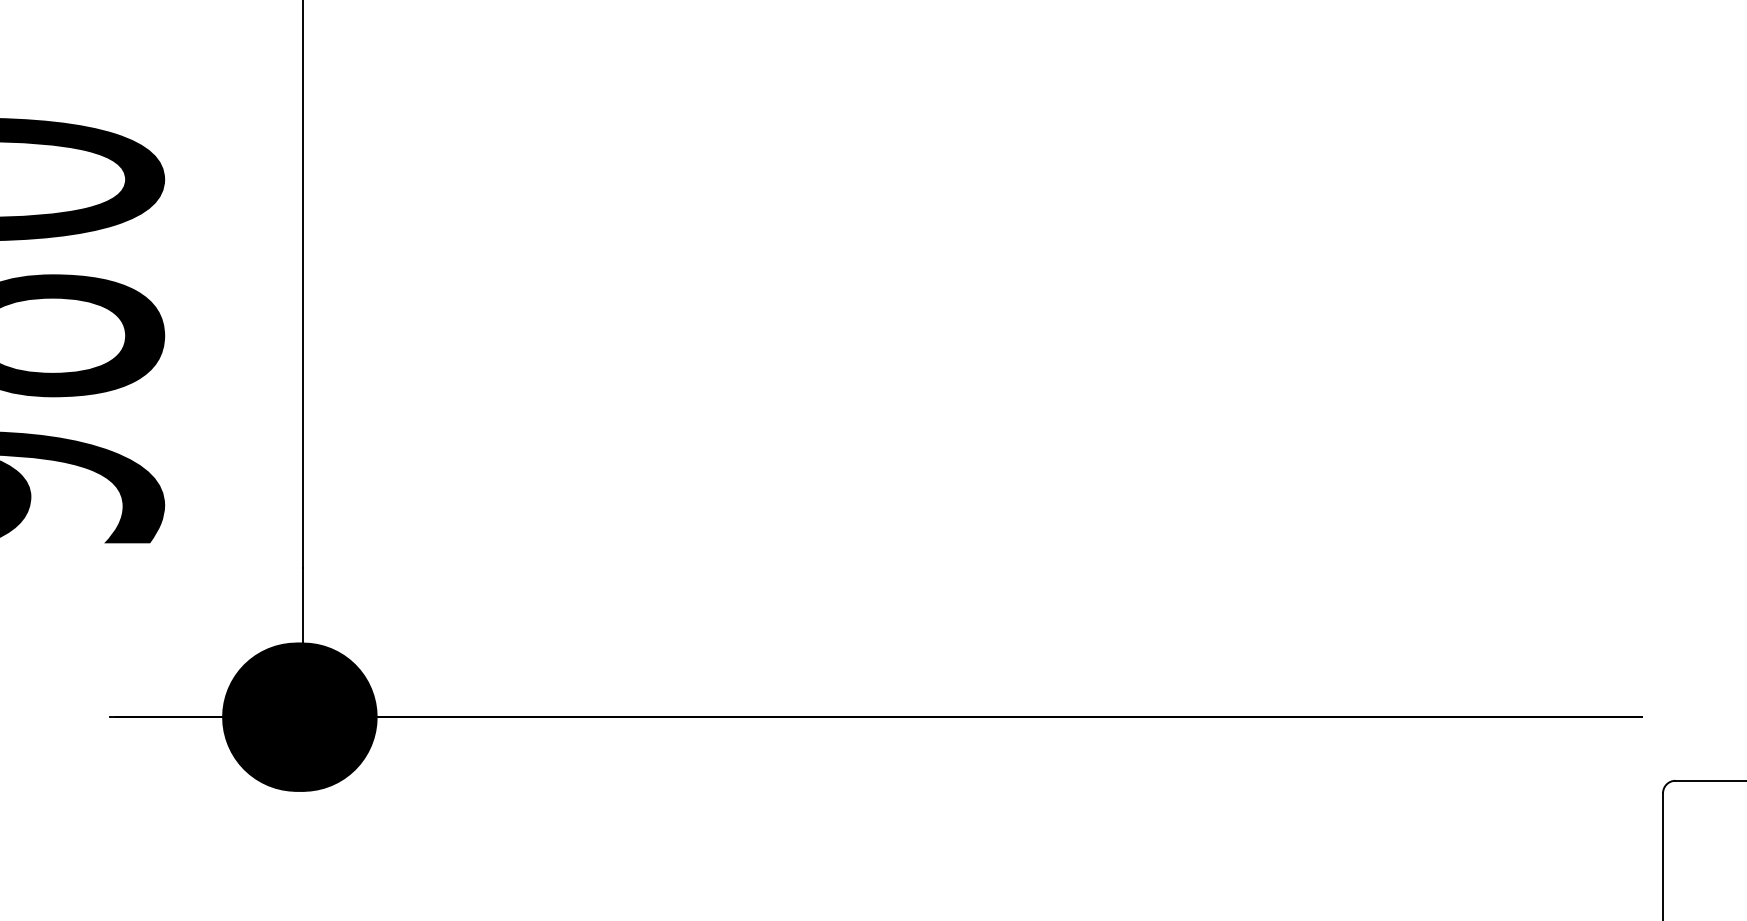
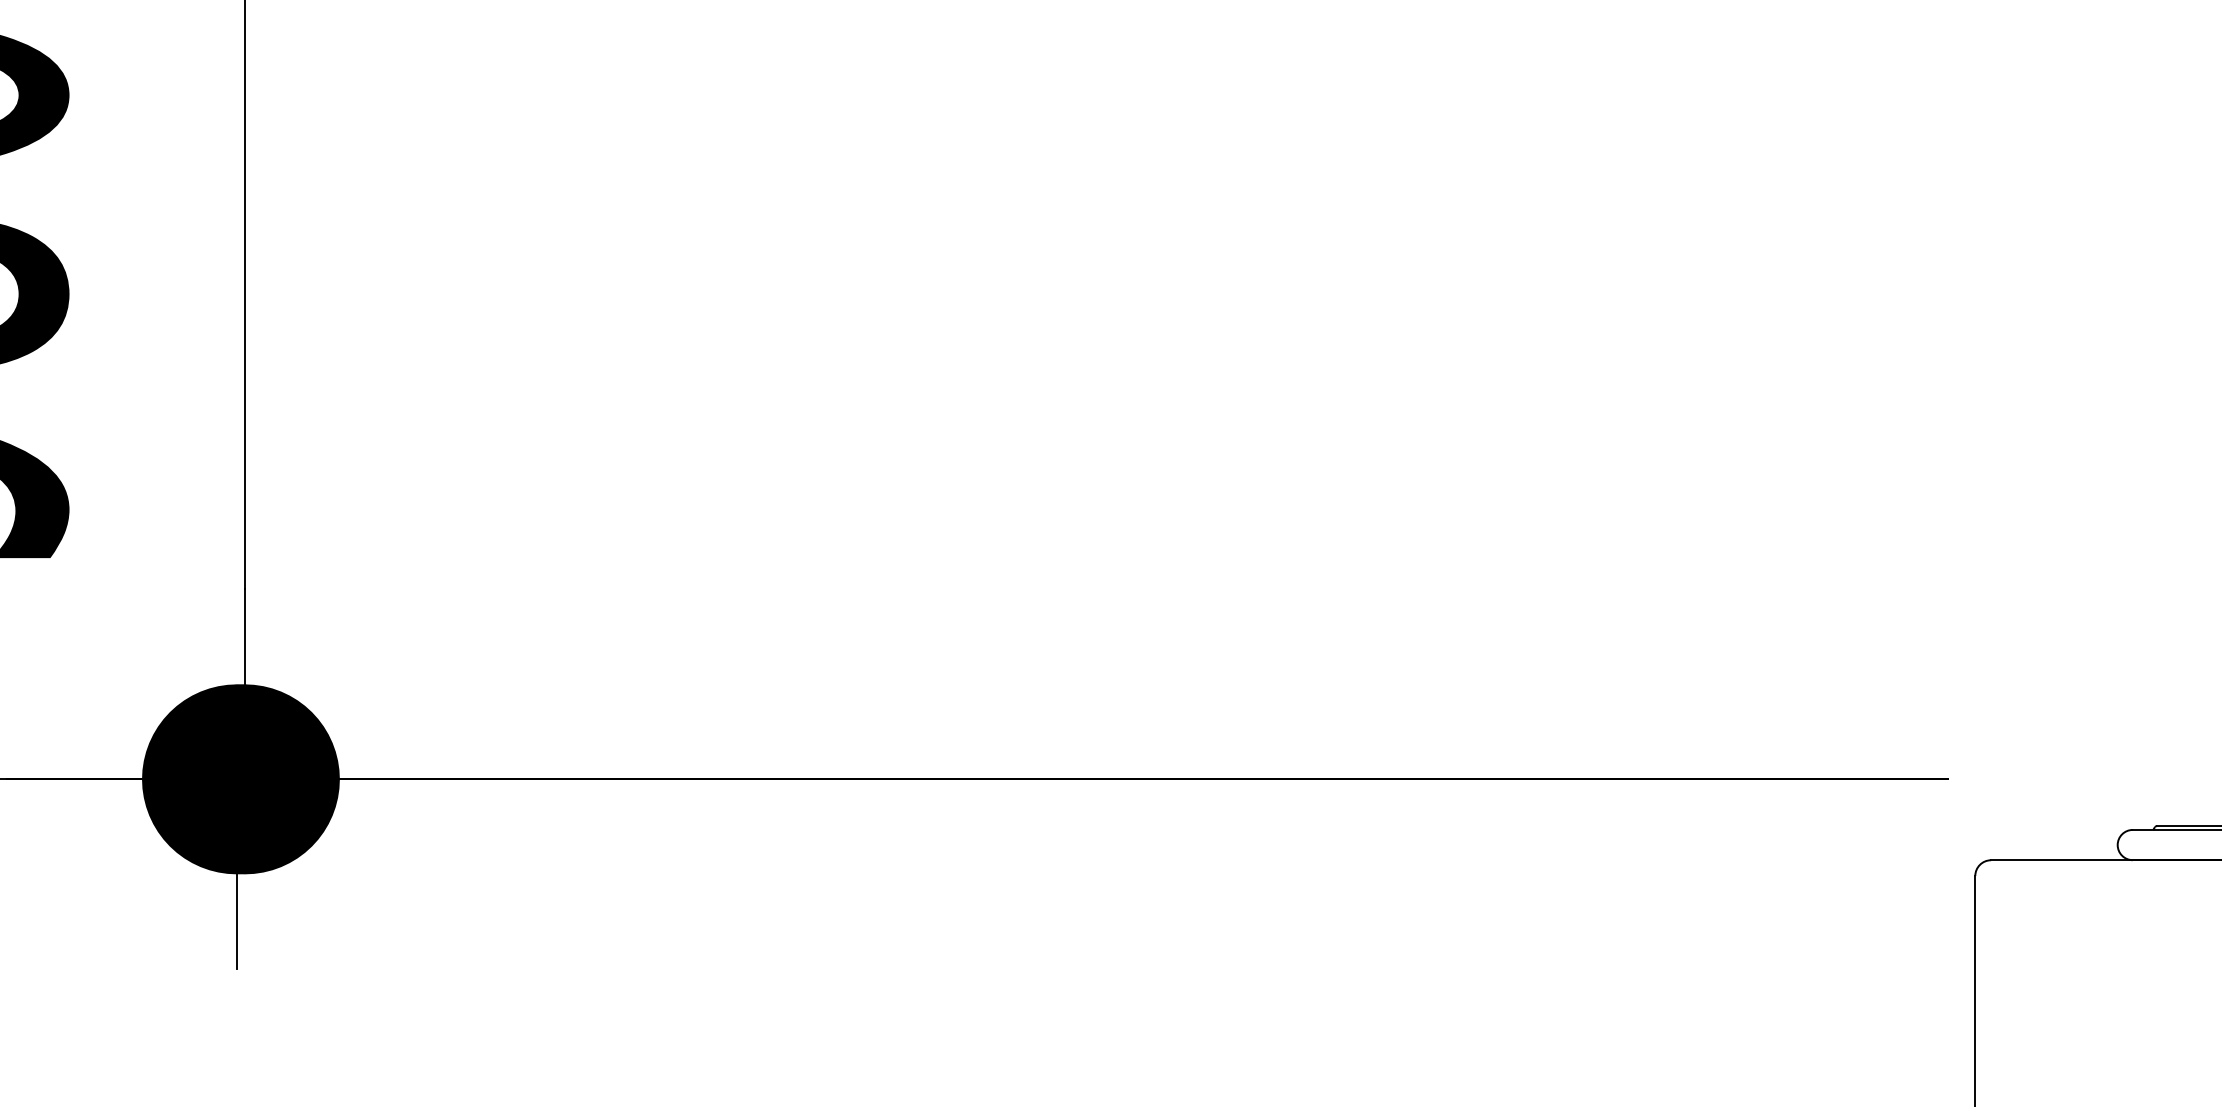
line: (296, 828) -> (236, 920), added

